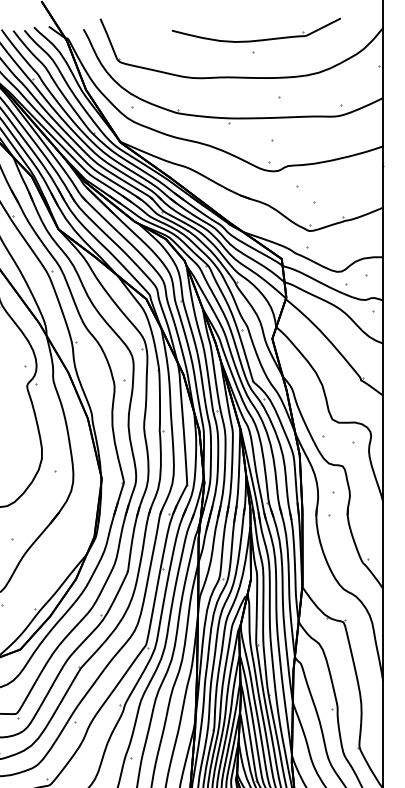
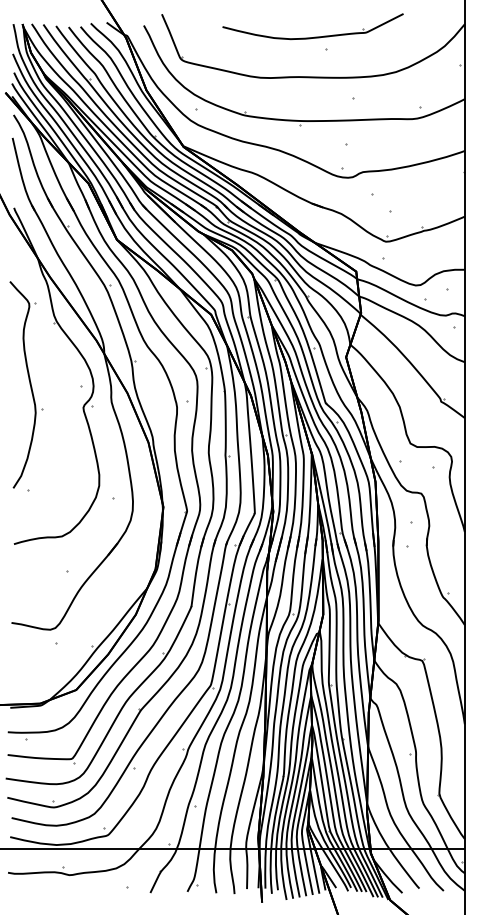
part: (257, 39) -> (314, 36), moved

